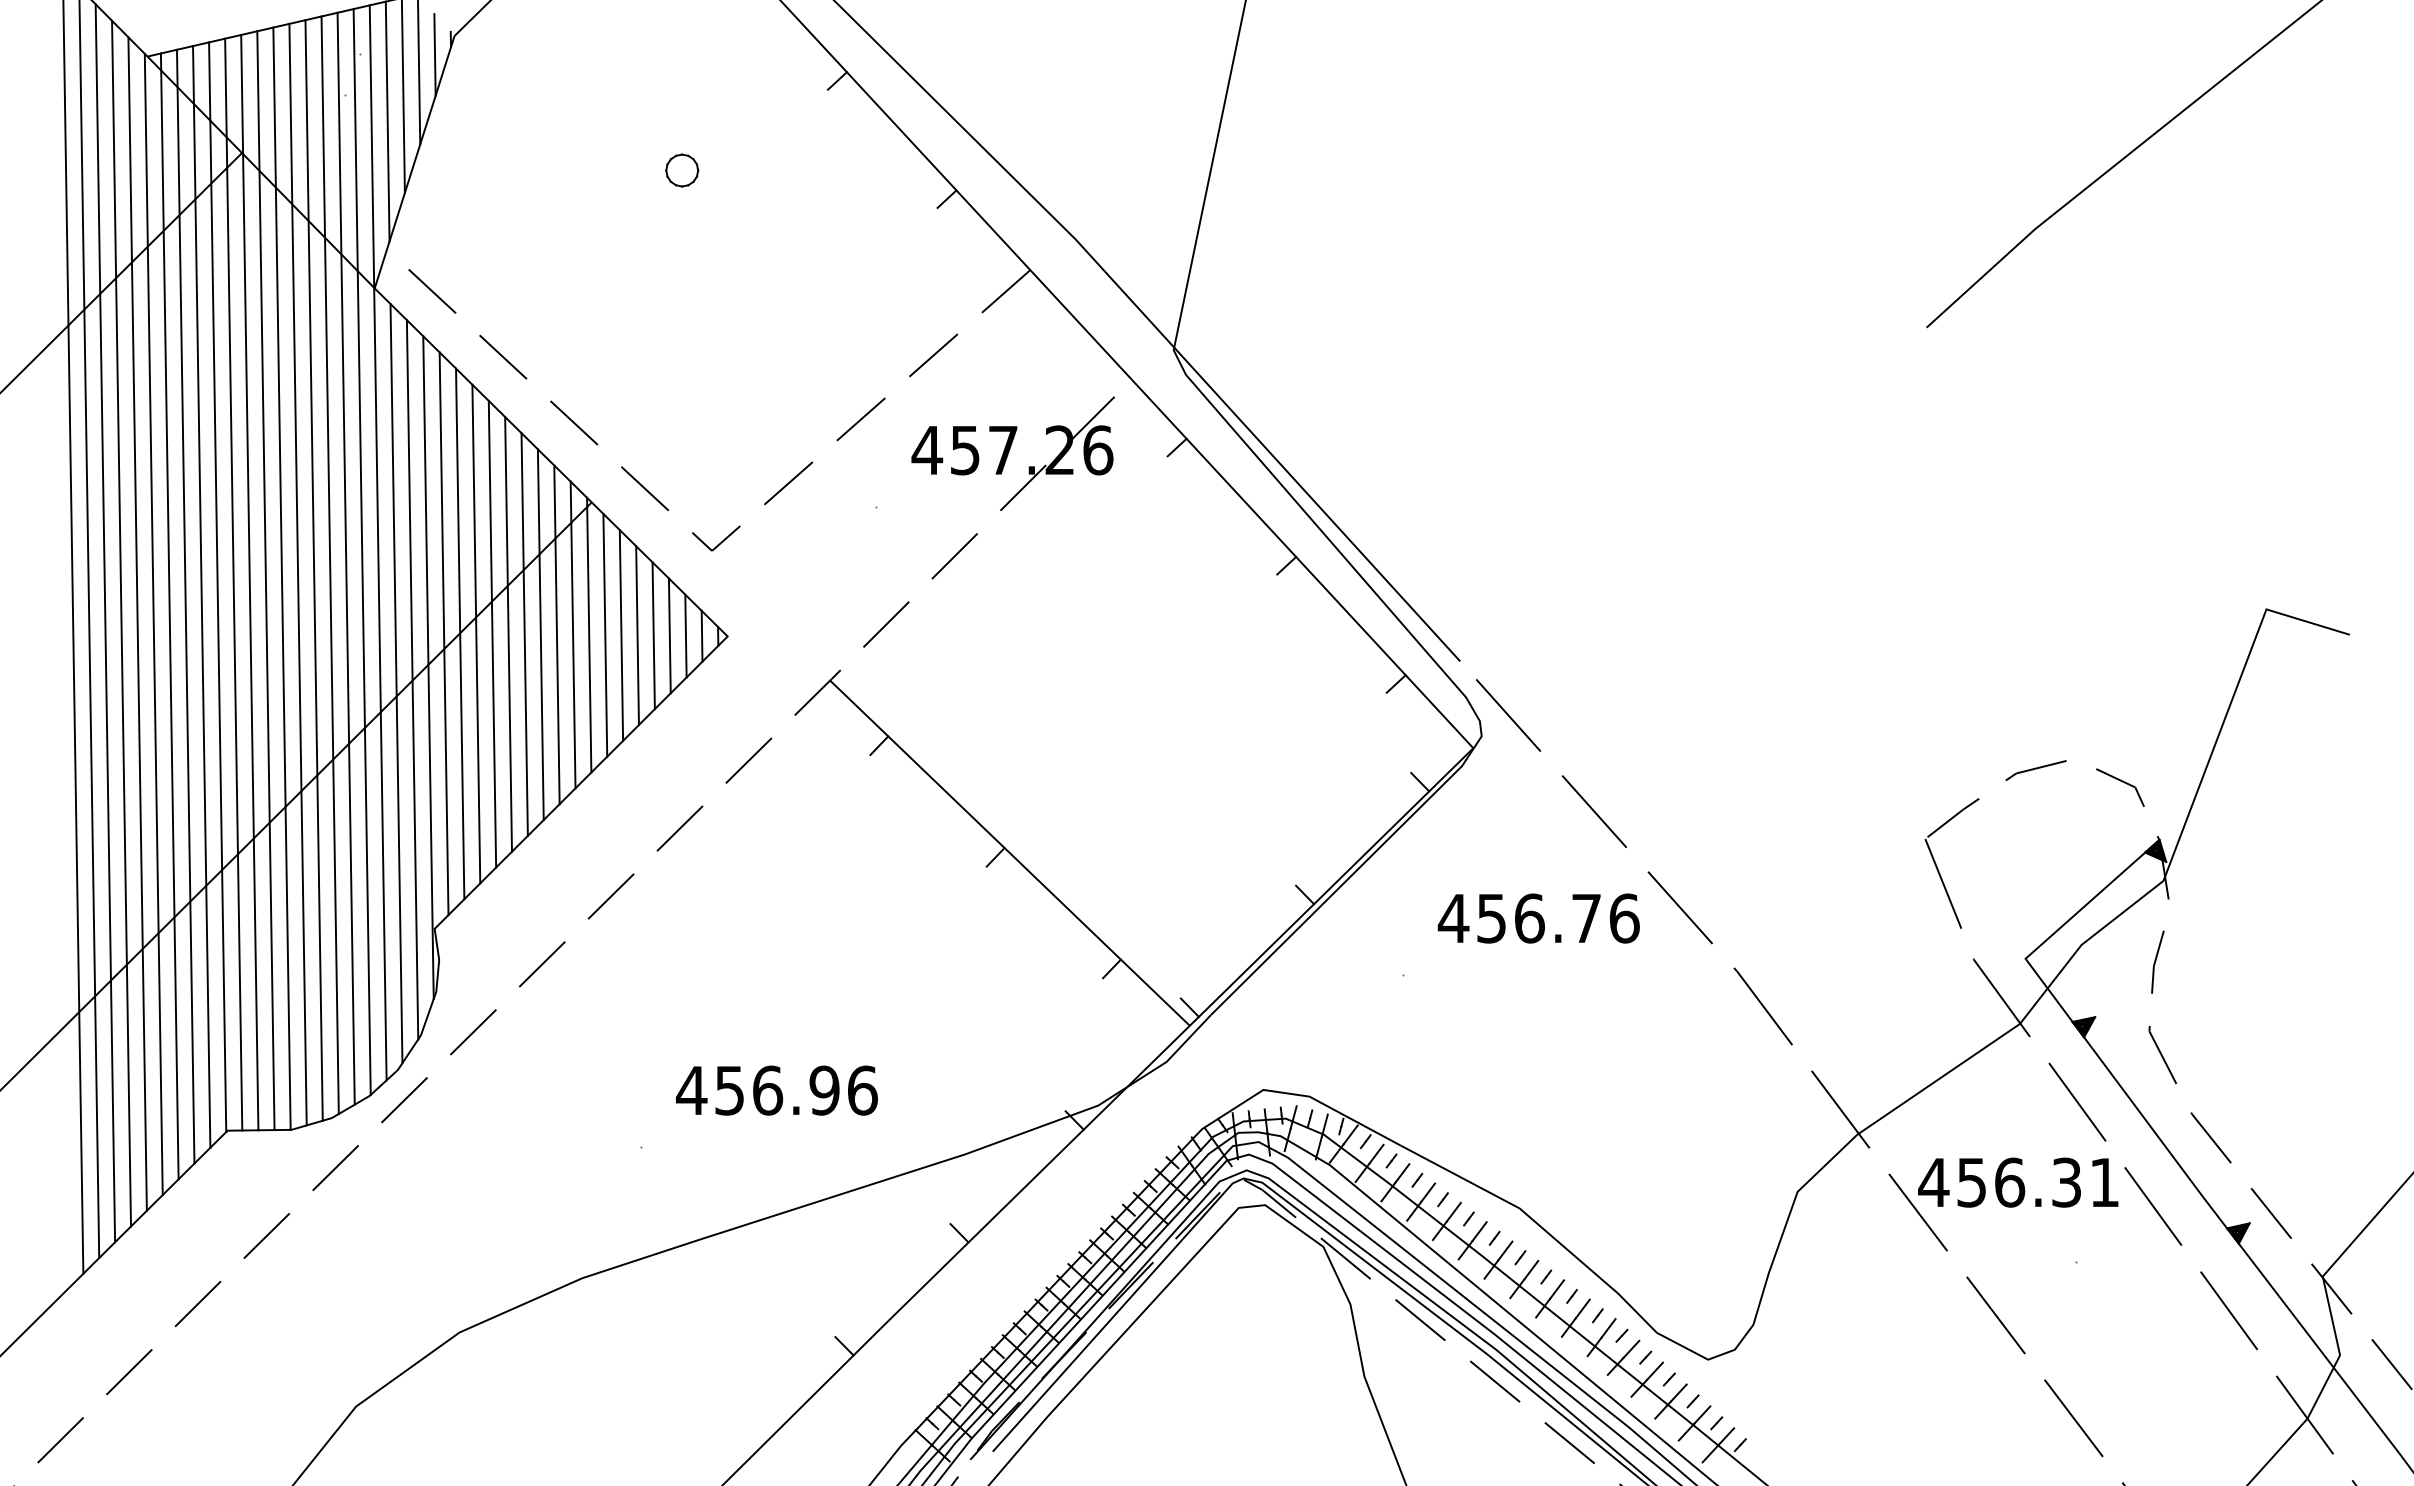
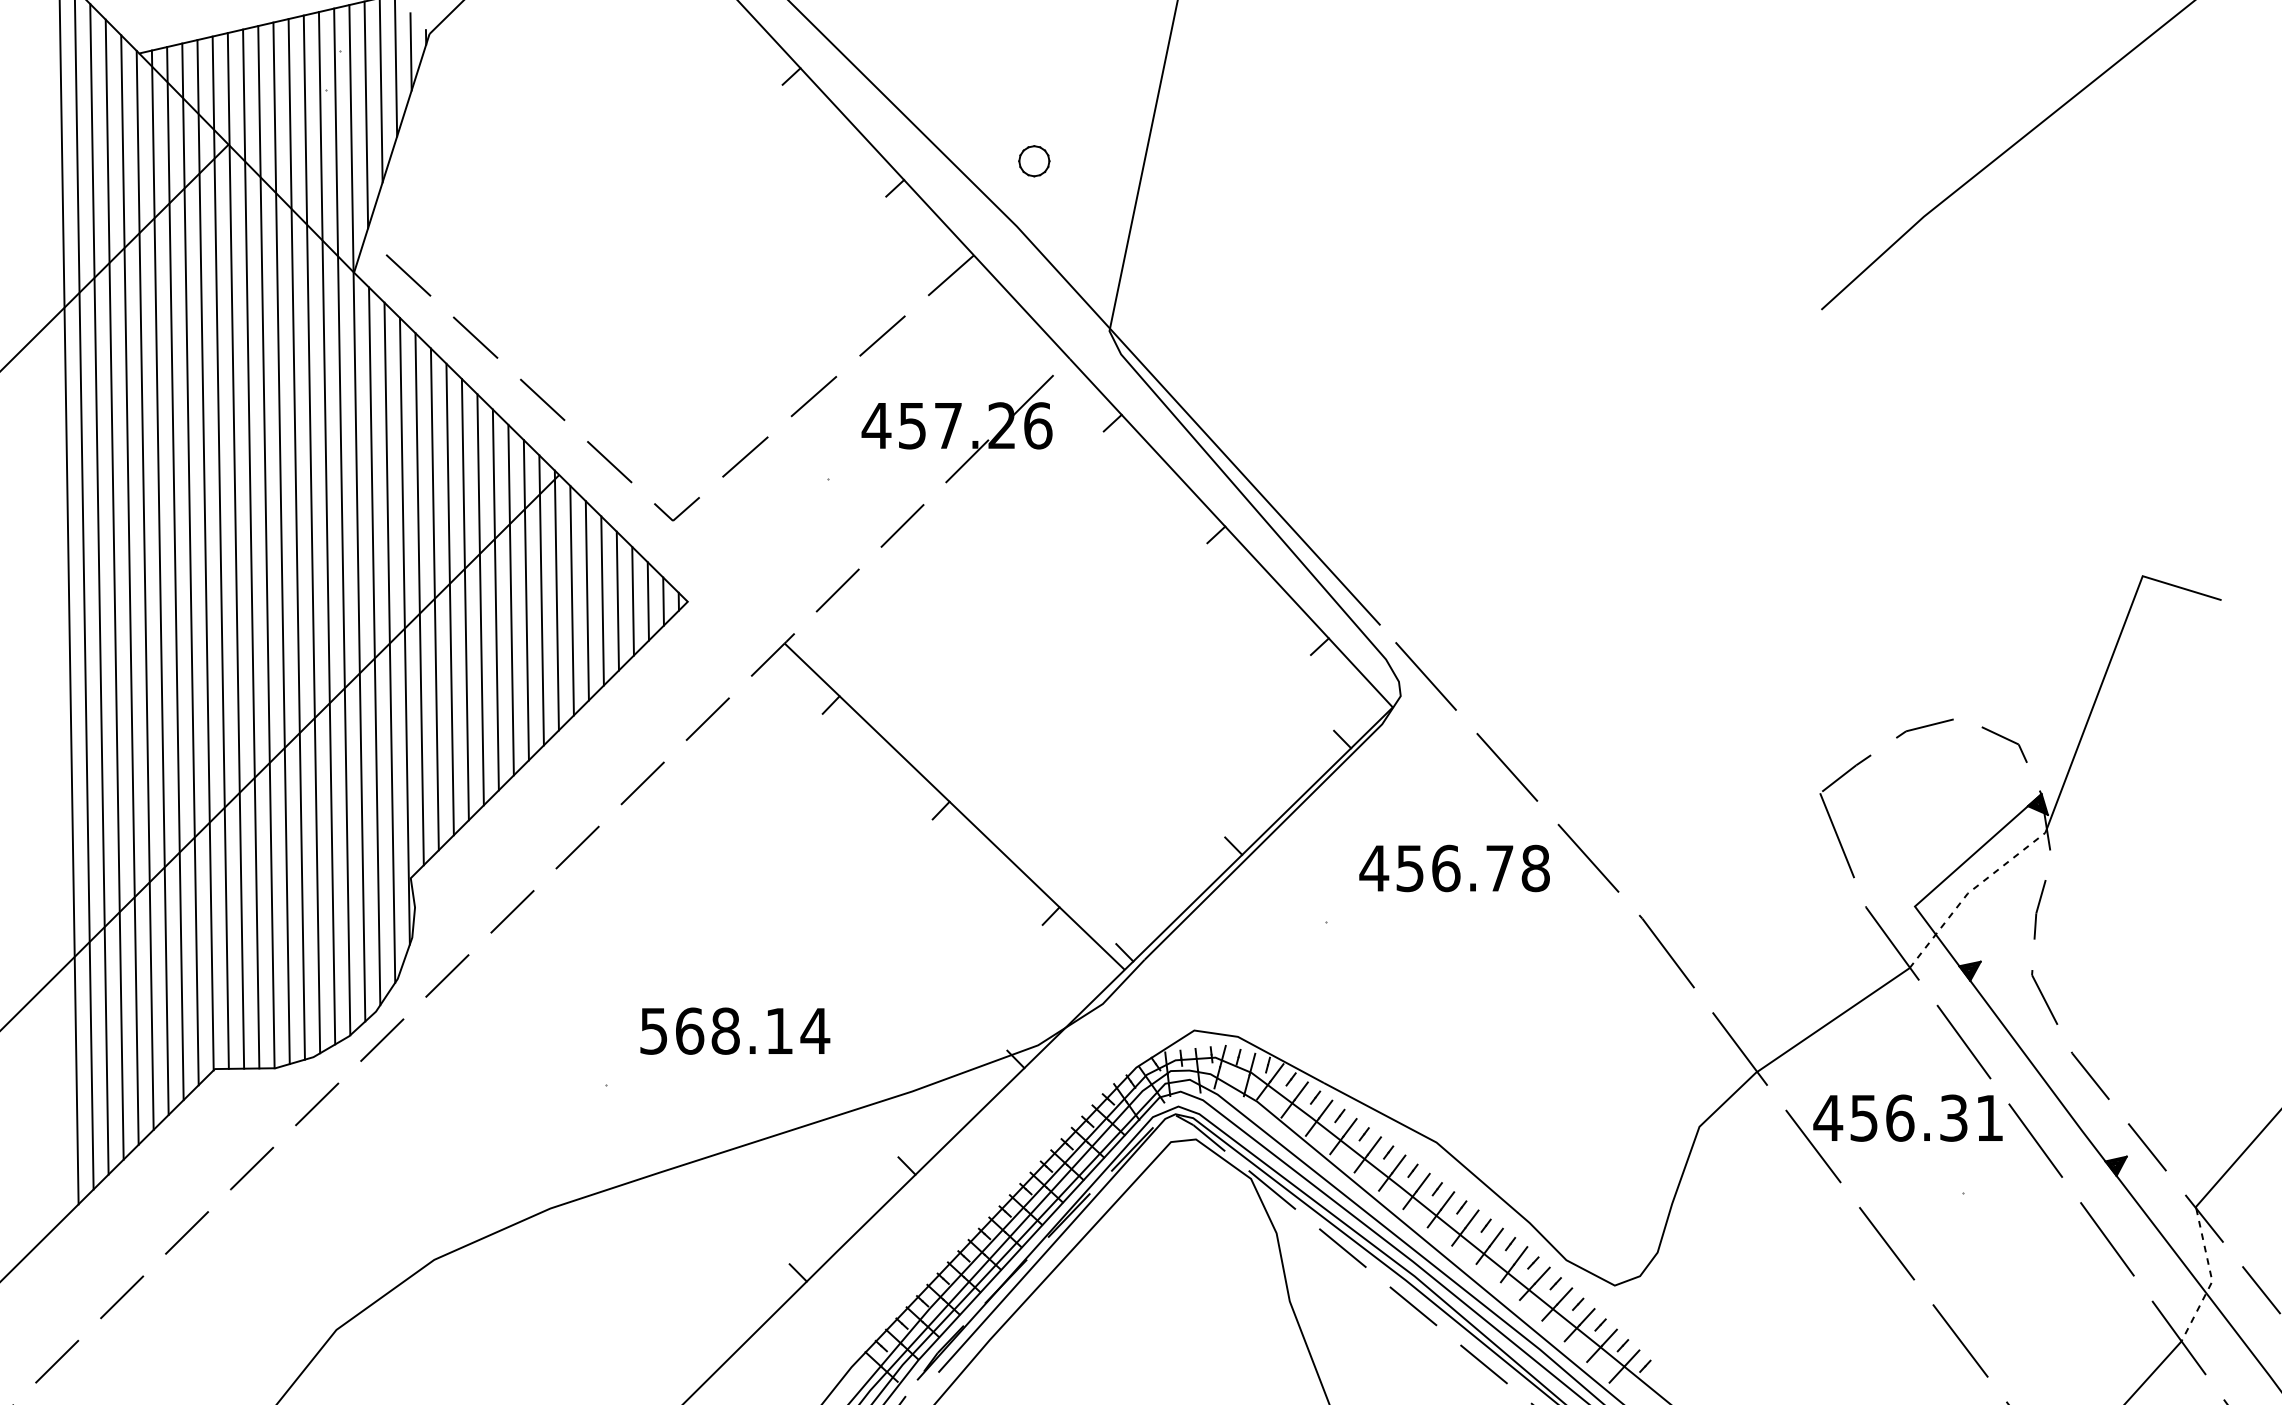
part: (682, 170) -> (1034, 161), moved
text: (1624, 918) -> (1535, 868), 456.76 -> 456.78
line: (2084, 942) -> (1970, 891), solid -> dashed
text: (777, 1090) -> (734, 1031), 456.96 -> 568.14
line: (2339, 1352) -> (2211, 1278), solid -> dashed

